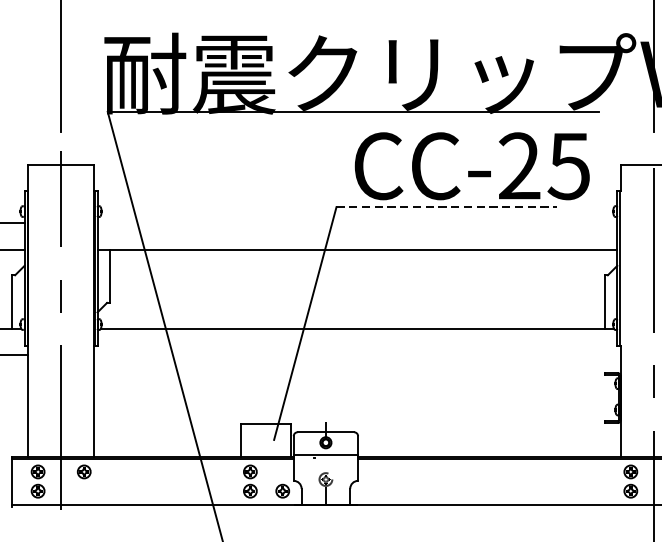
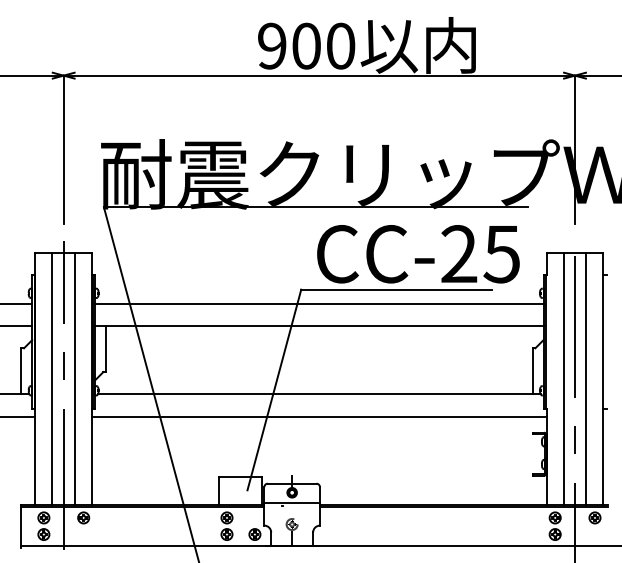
line: (448, 207) -> (397, 289), dashed -> solid
line: (357, 223) -> (319, 303), added
line: (48, 310) -> (52, 378), added
line: (74, 310) -> (75, 378), added
line: (640, 310) -> (563, 378), added
line: (357, 354) -> (319, 416), added

